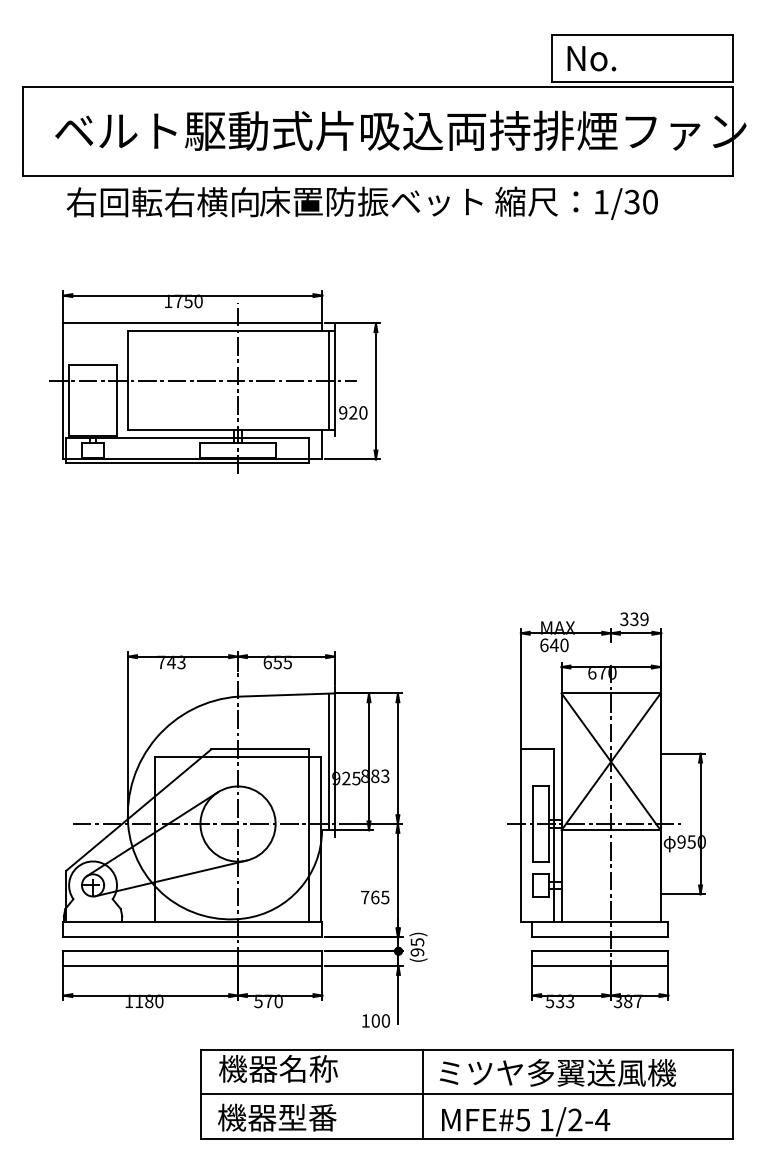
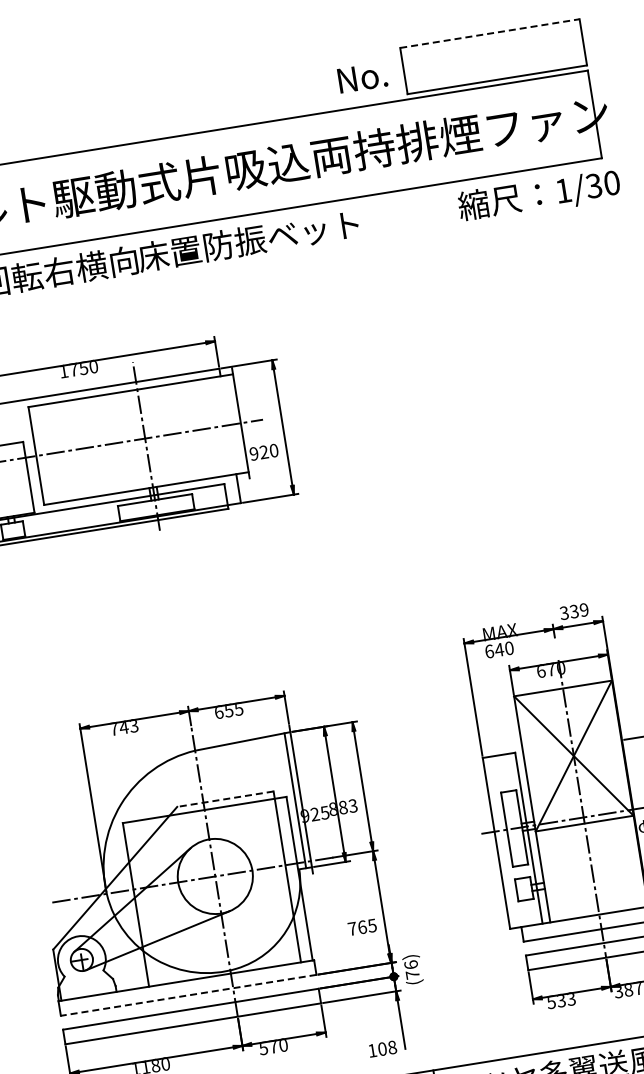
line: (642, 35) -> (489, 33), solid -> dashed
text: (591, 58) -> (362, 77), moved
text: (576, 202) -> (539, 195), moved
line: (329, 380) -> (235, 424), removed
line: (260, 749) -> (225, 799), solid -> dashed
line: (192, 937) -> (188, 995), solid -> dashed
text: (417, 947) -> (412, 969), (95) -> (76)
text: (385, 1021) -> (392, 1048), 100 -> 108

